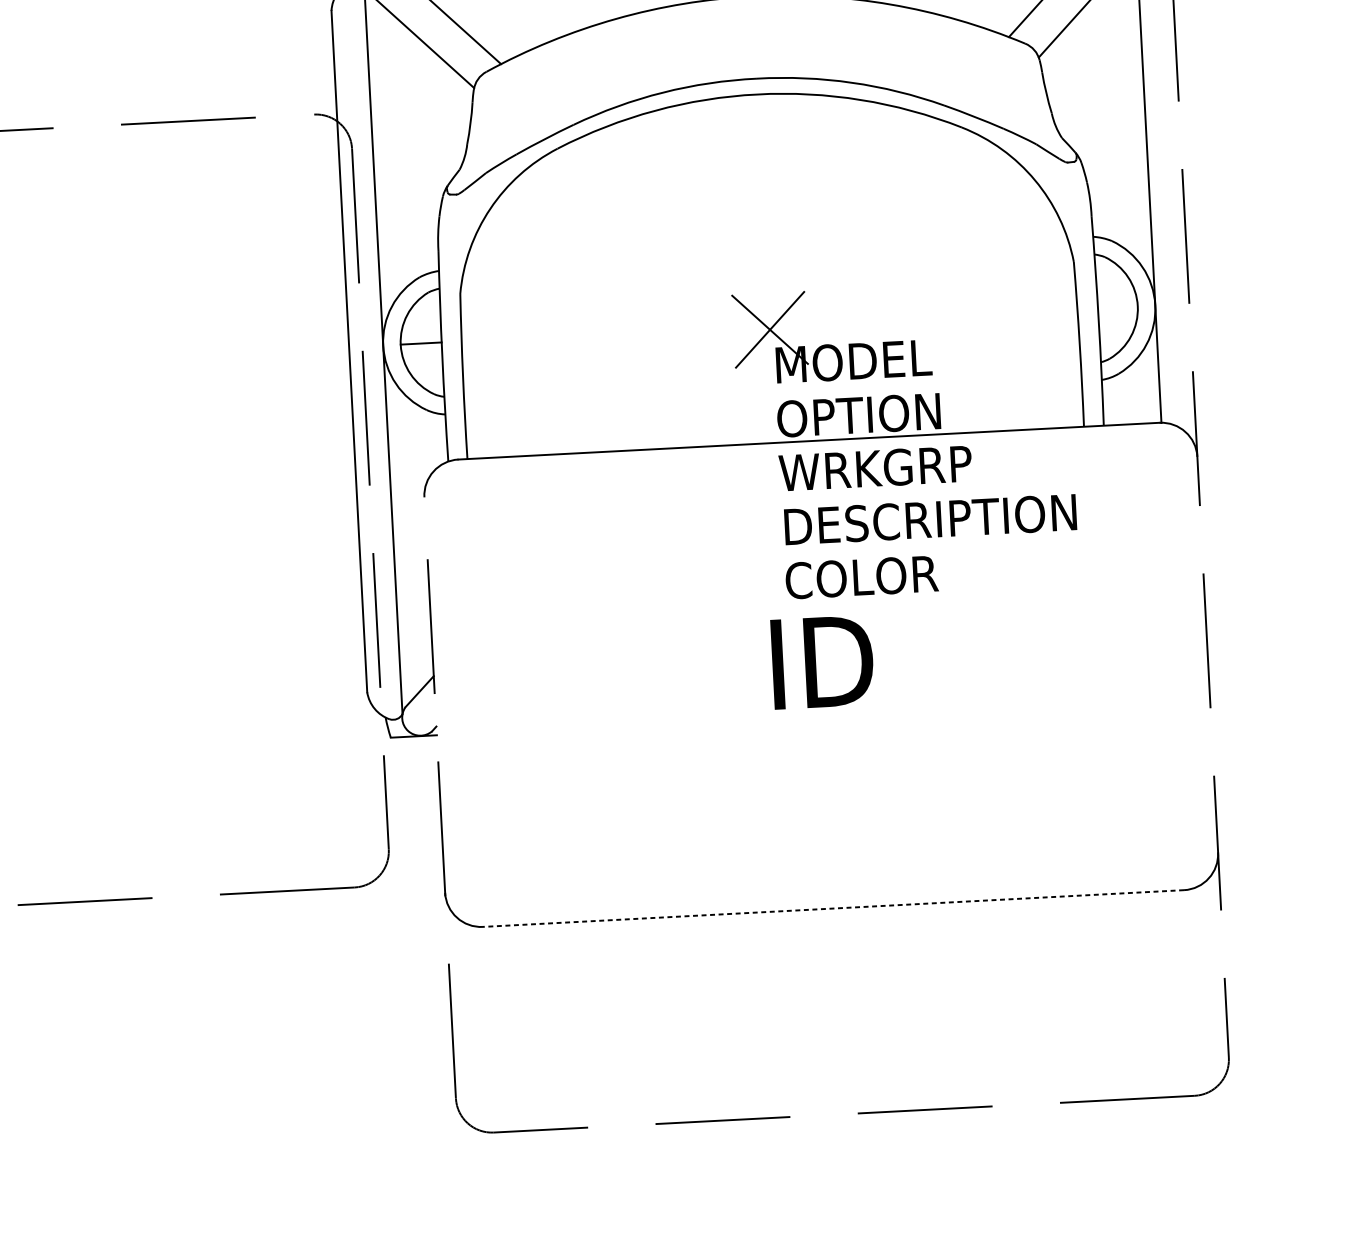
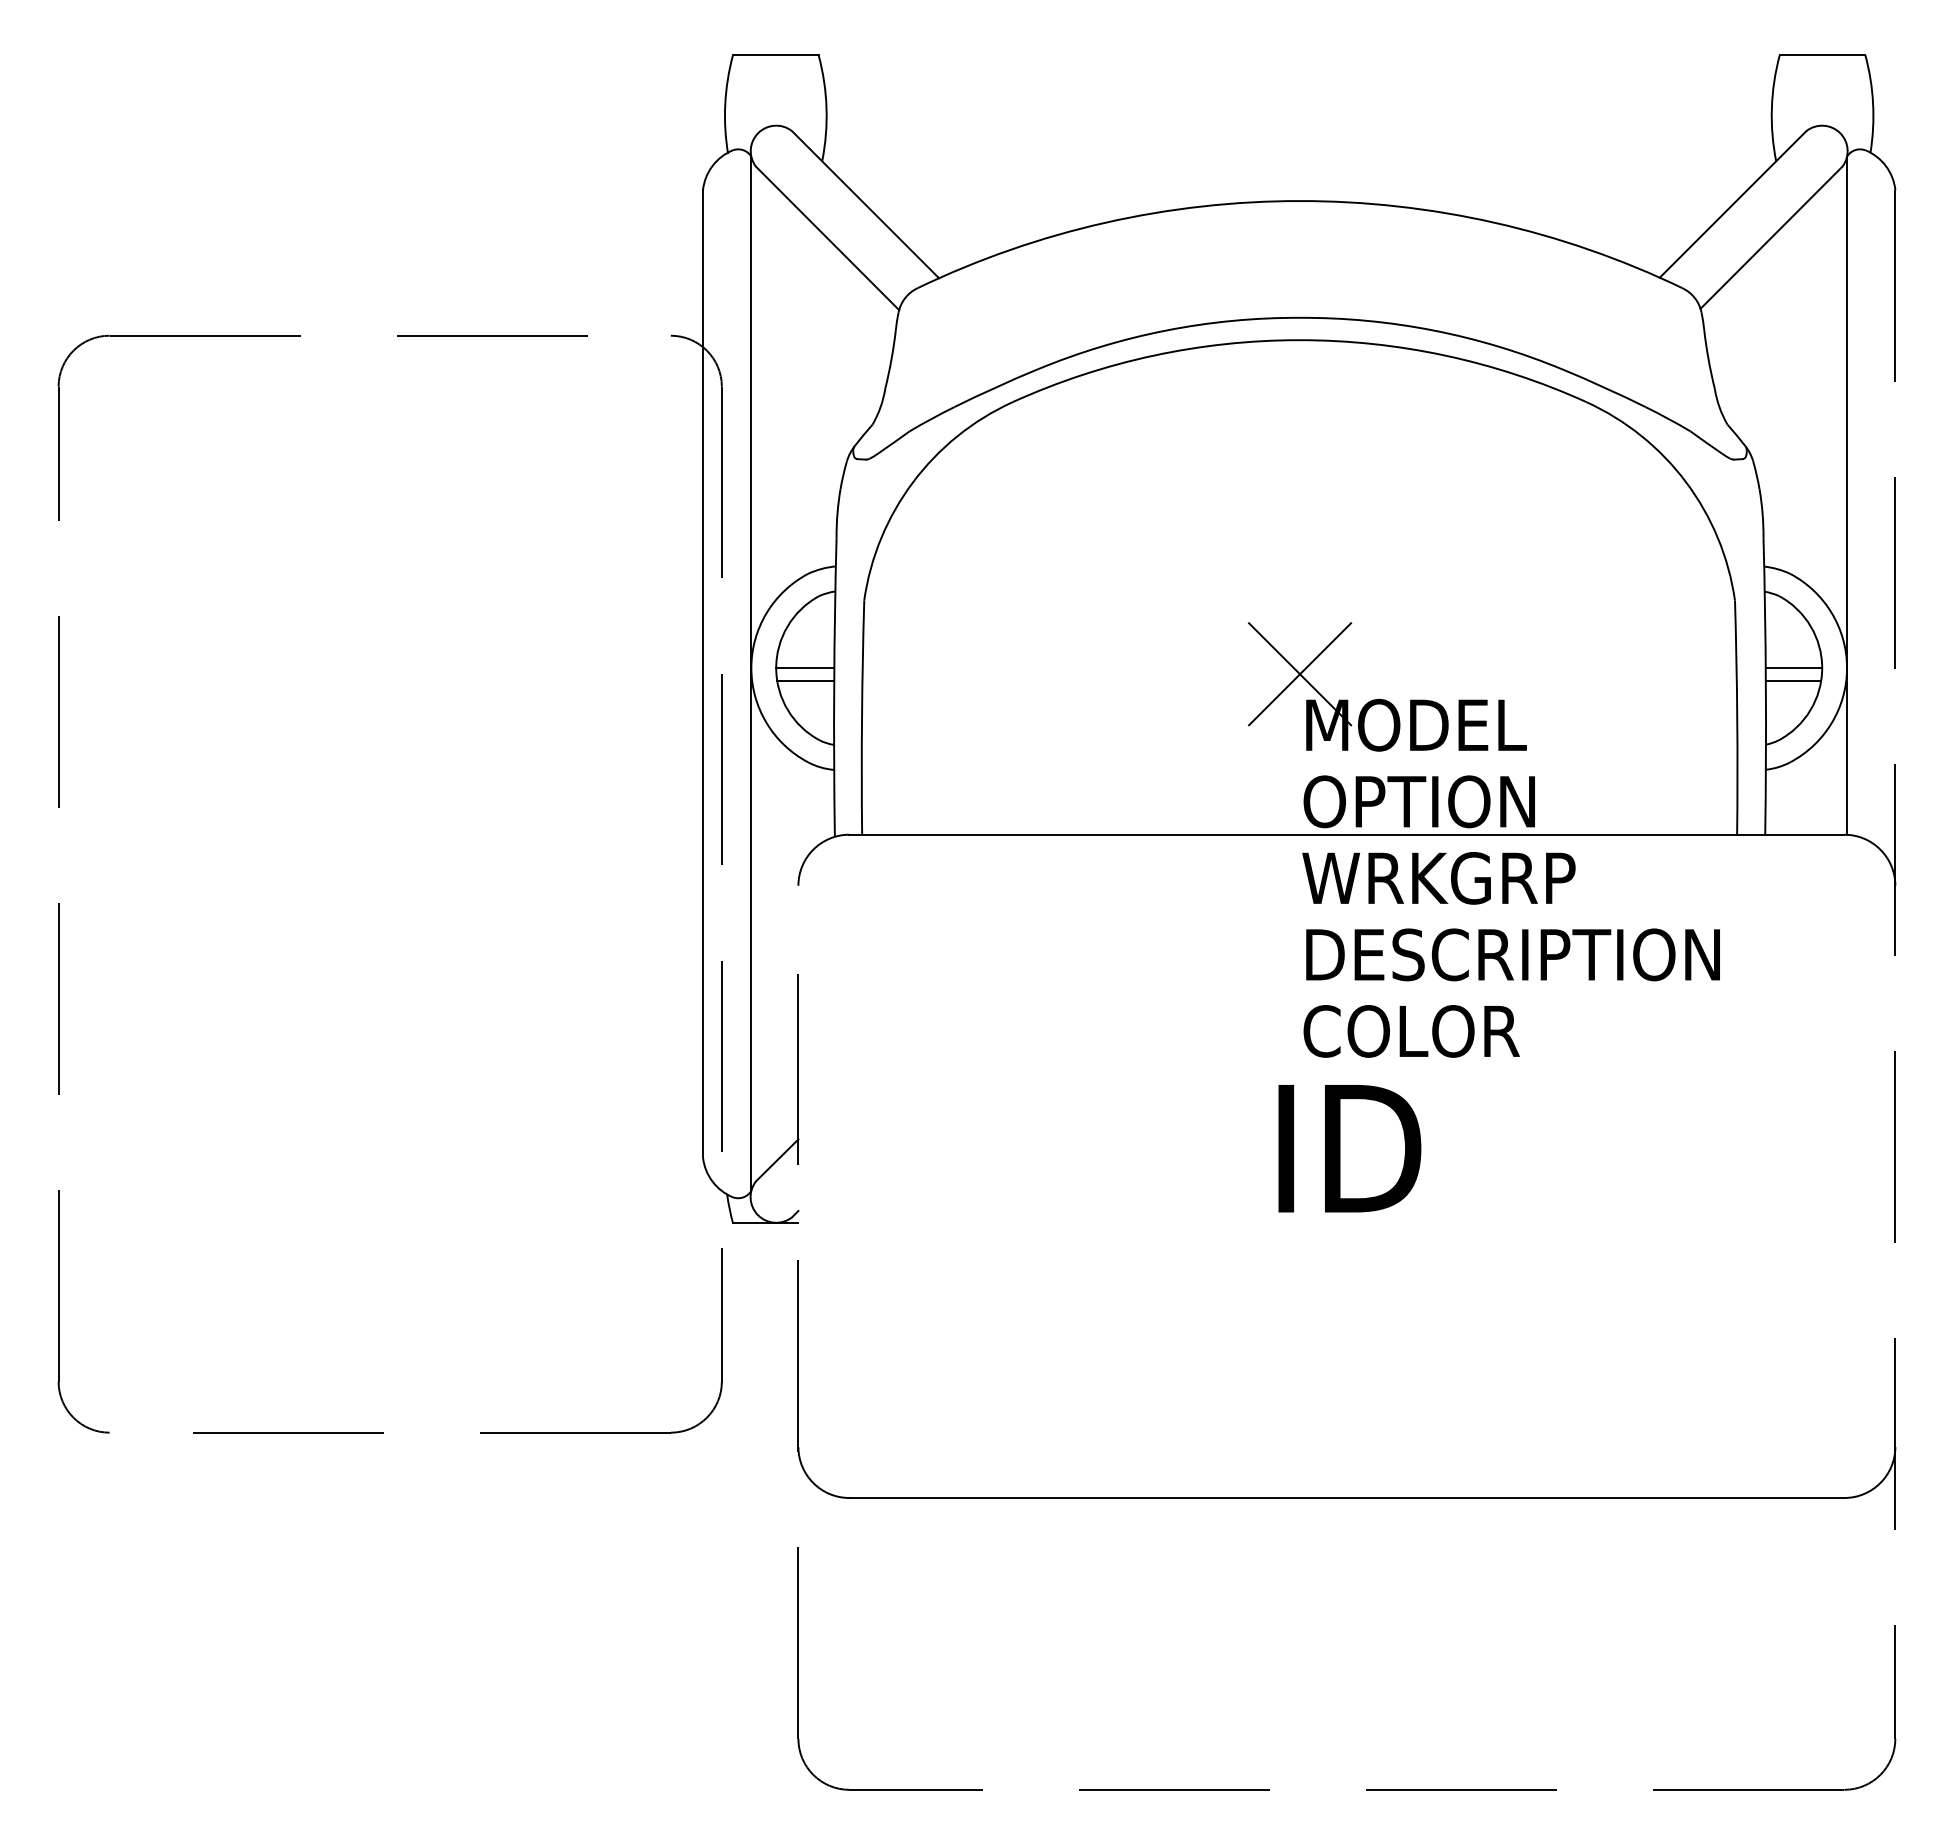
line: (1117, 306) -> (1793, 667), added
line: (1118, 316) -> (1793, 680), added
line: (421, 352) -> (805, 680), added
line: (833, 908) -> (1346, 1498), dashed -> solid

